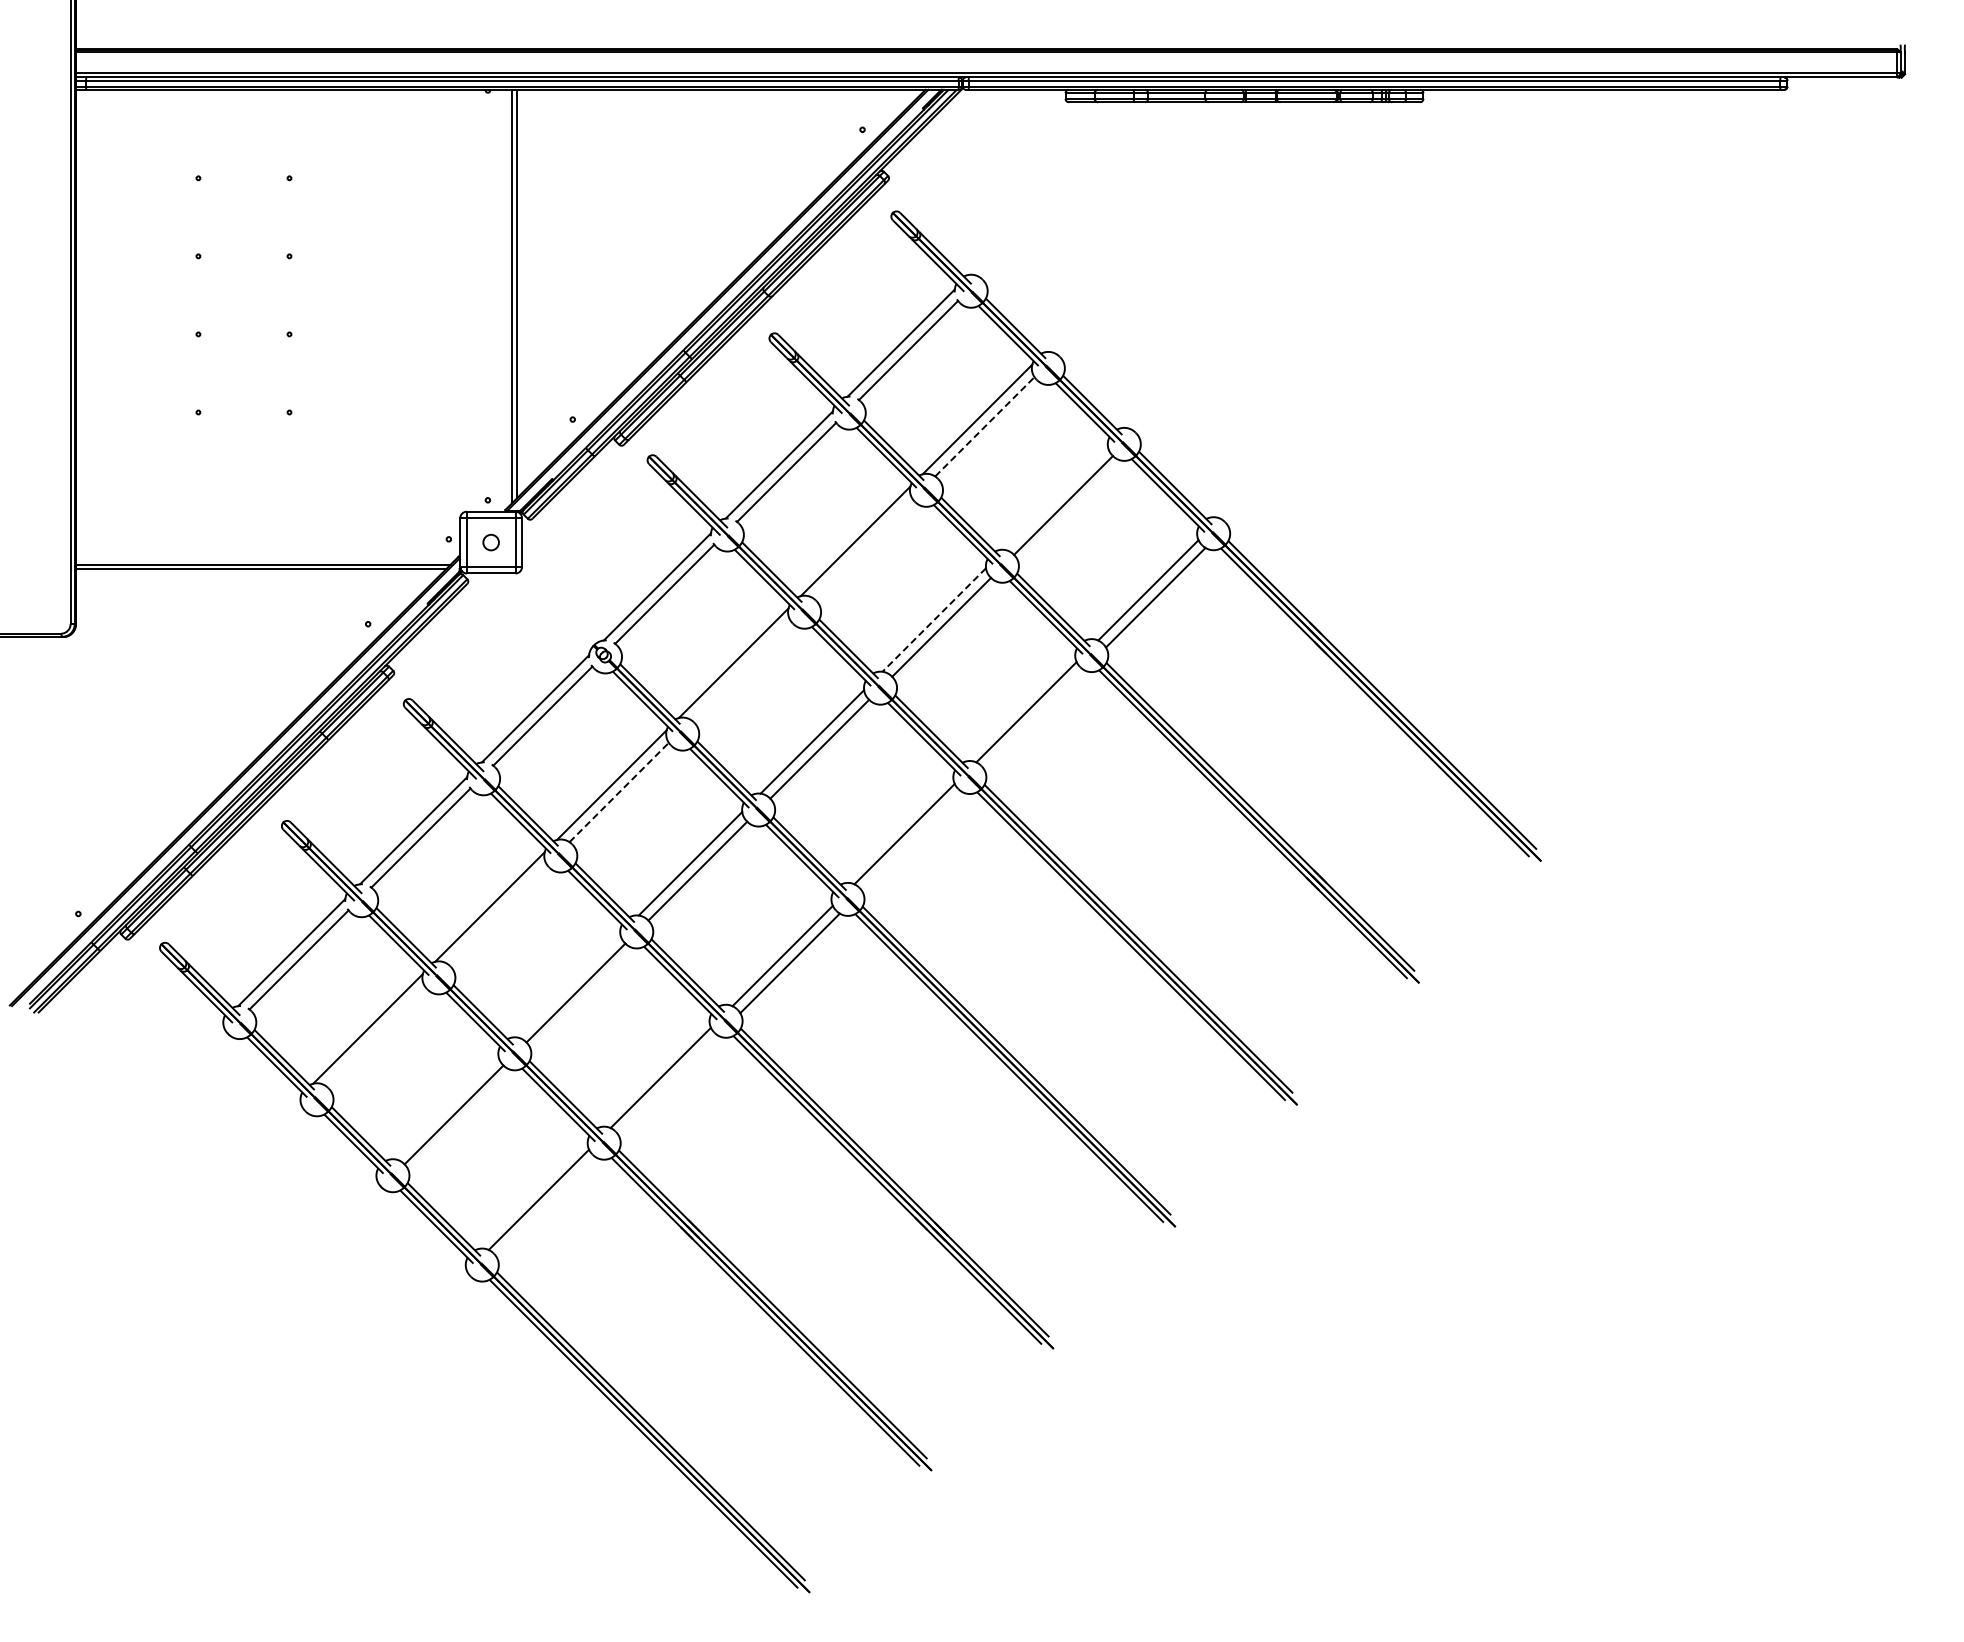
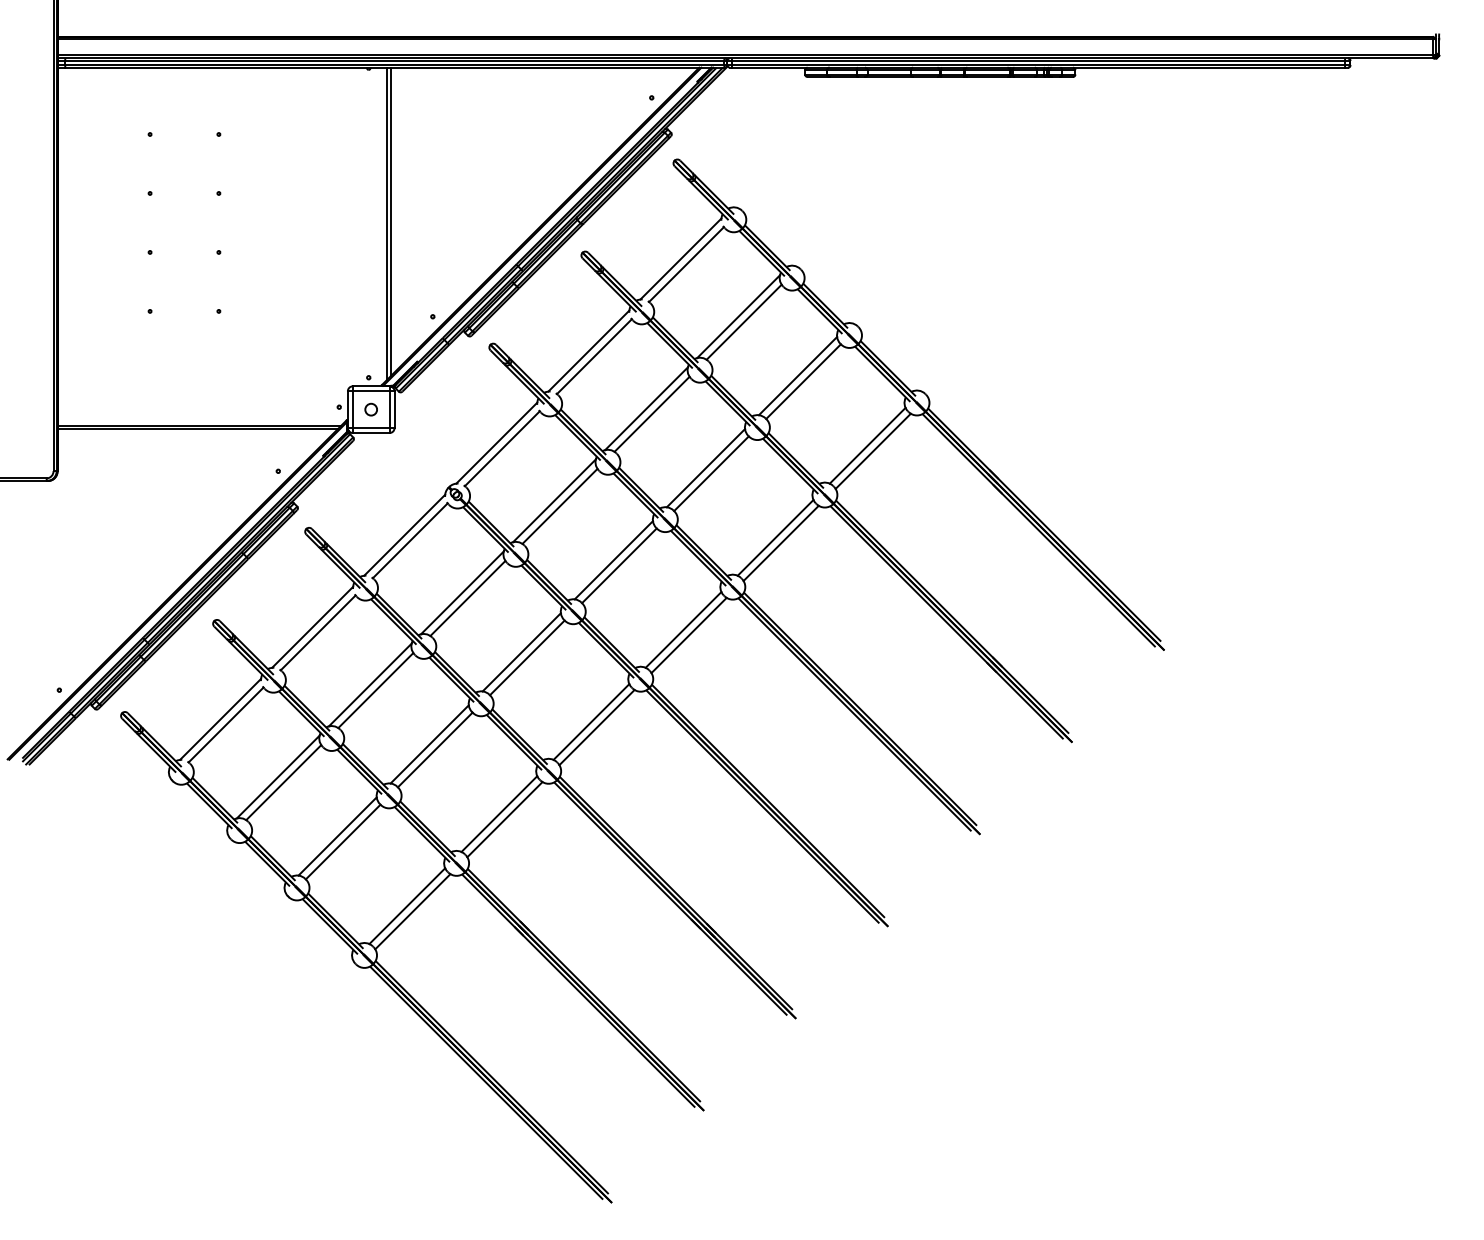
line: (985, 426) -> (744, 321), dashed -> solid
line: (1055, 497) -> (797, 375), added
line: (862, 548) -> (651, 414), added
line: (933, 620) -> (705, 468), dashed -> solid
line: (740, 670) -> (559, 506), added
line: (1033, 719) -> (780, 543), added
line: (619, 792) -> (468, 598), dashed -> solid
line: (911, 841) -> (688, 635), added
line: (496, 914) -> (375, 690), added
line: (568, 985) -> (429, 744), added
line: (375, 1035) -> (283, 782), added
line: (667, 1085) -> (504, 819), added
line: (446, 1107) -> (337, 836), added
line: (546, 1206) -> (413, 911), added

